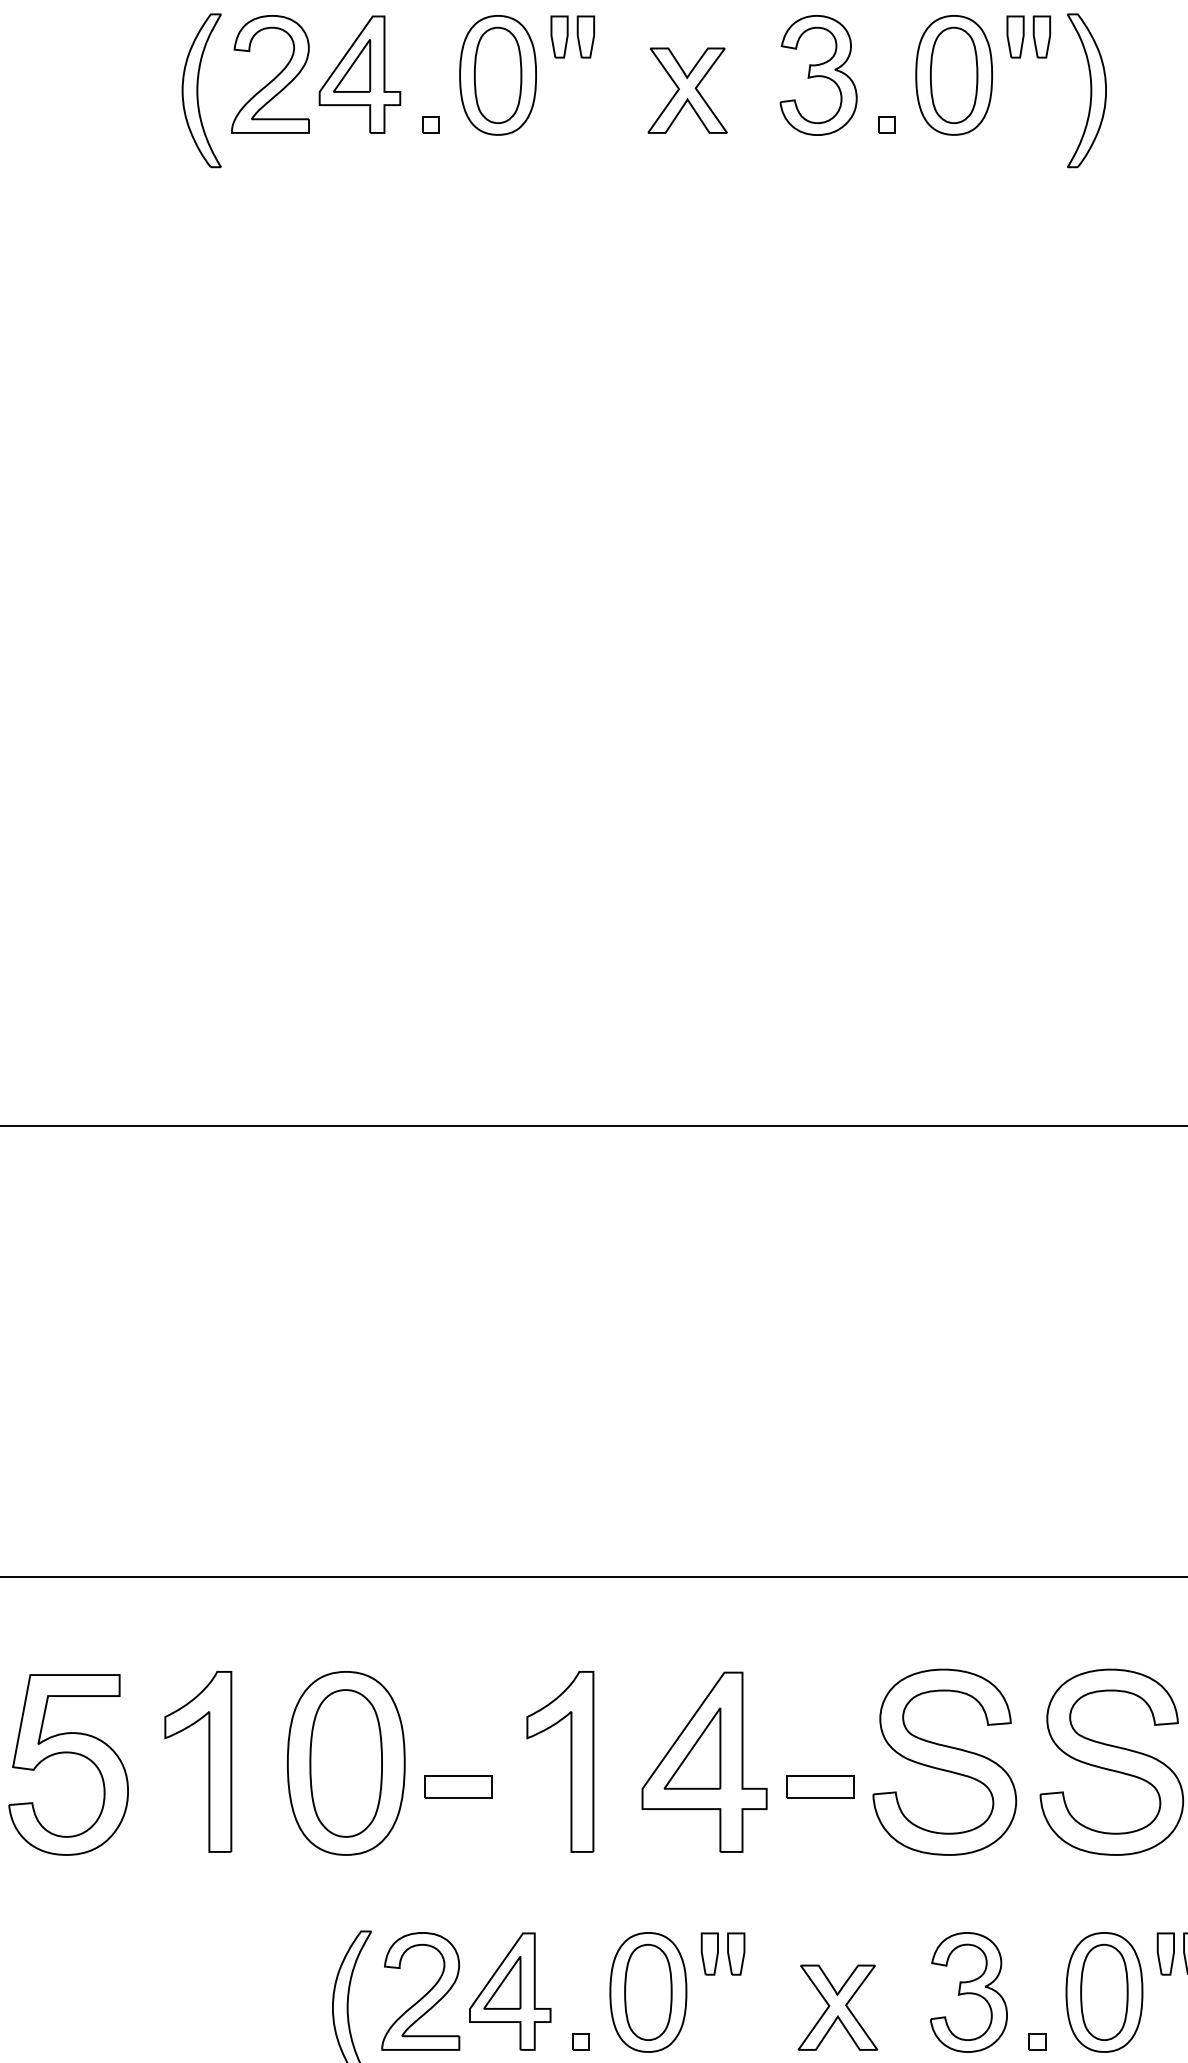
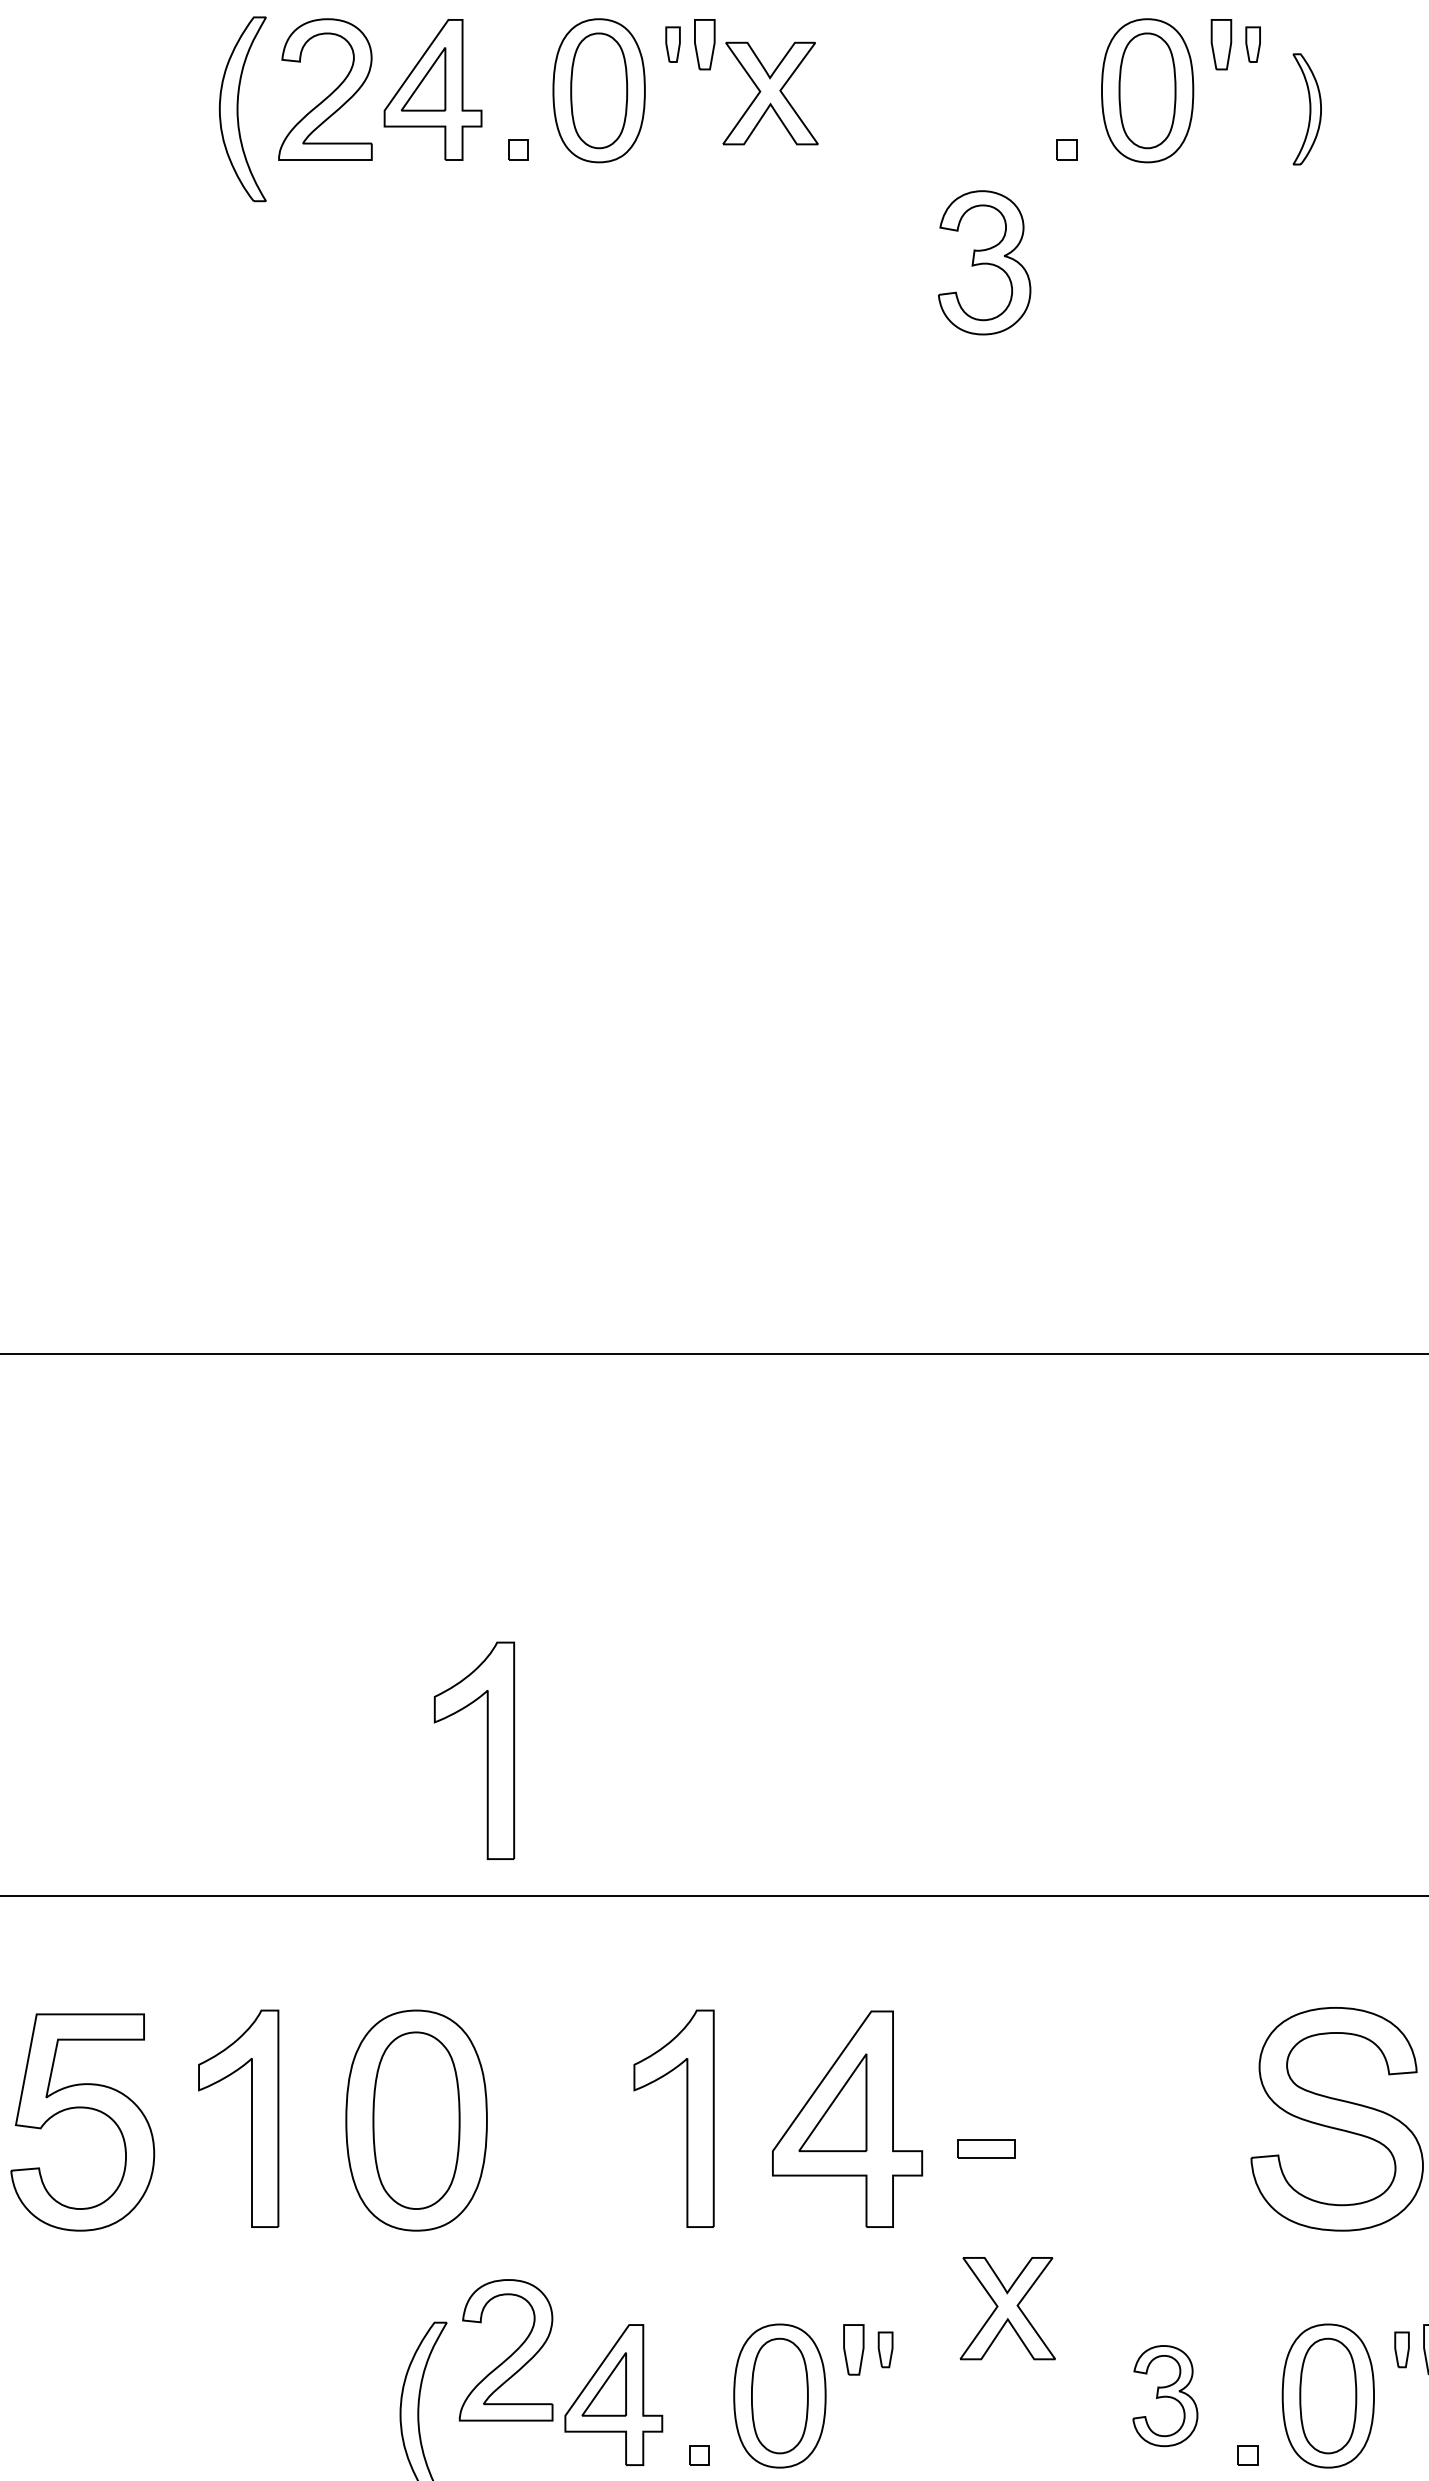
part: (559, 36) -> (673, 44), size x0.7
part: (1041, 36) -> (1252, 44), size x0.7
part: (818, 75) -> (984, 262), moved
part: (687, 90) -> (770, 93), moved
part: (1086, 90) -> (1306, 108), size x0.6
part: (404, 1455) -> (486, 1750), added
part: (944, 1761) -> (1135, 2118), removed
part: (458, 1786) -> (551, 2148), removed
part: (820, 1786) -> (986, 2148), size x0.7
part: (736, 1953) -> (885, 2349), size x0.7
part: (1165, 1953) -> (1401, 2349), size x0.7
part: (420, 1991) -> (505, 2350), moved
part: (968, 1992) -> (1164, 2396), size x0.7
part: (837, 2007) -> (1007, 2308), moved

